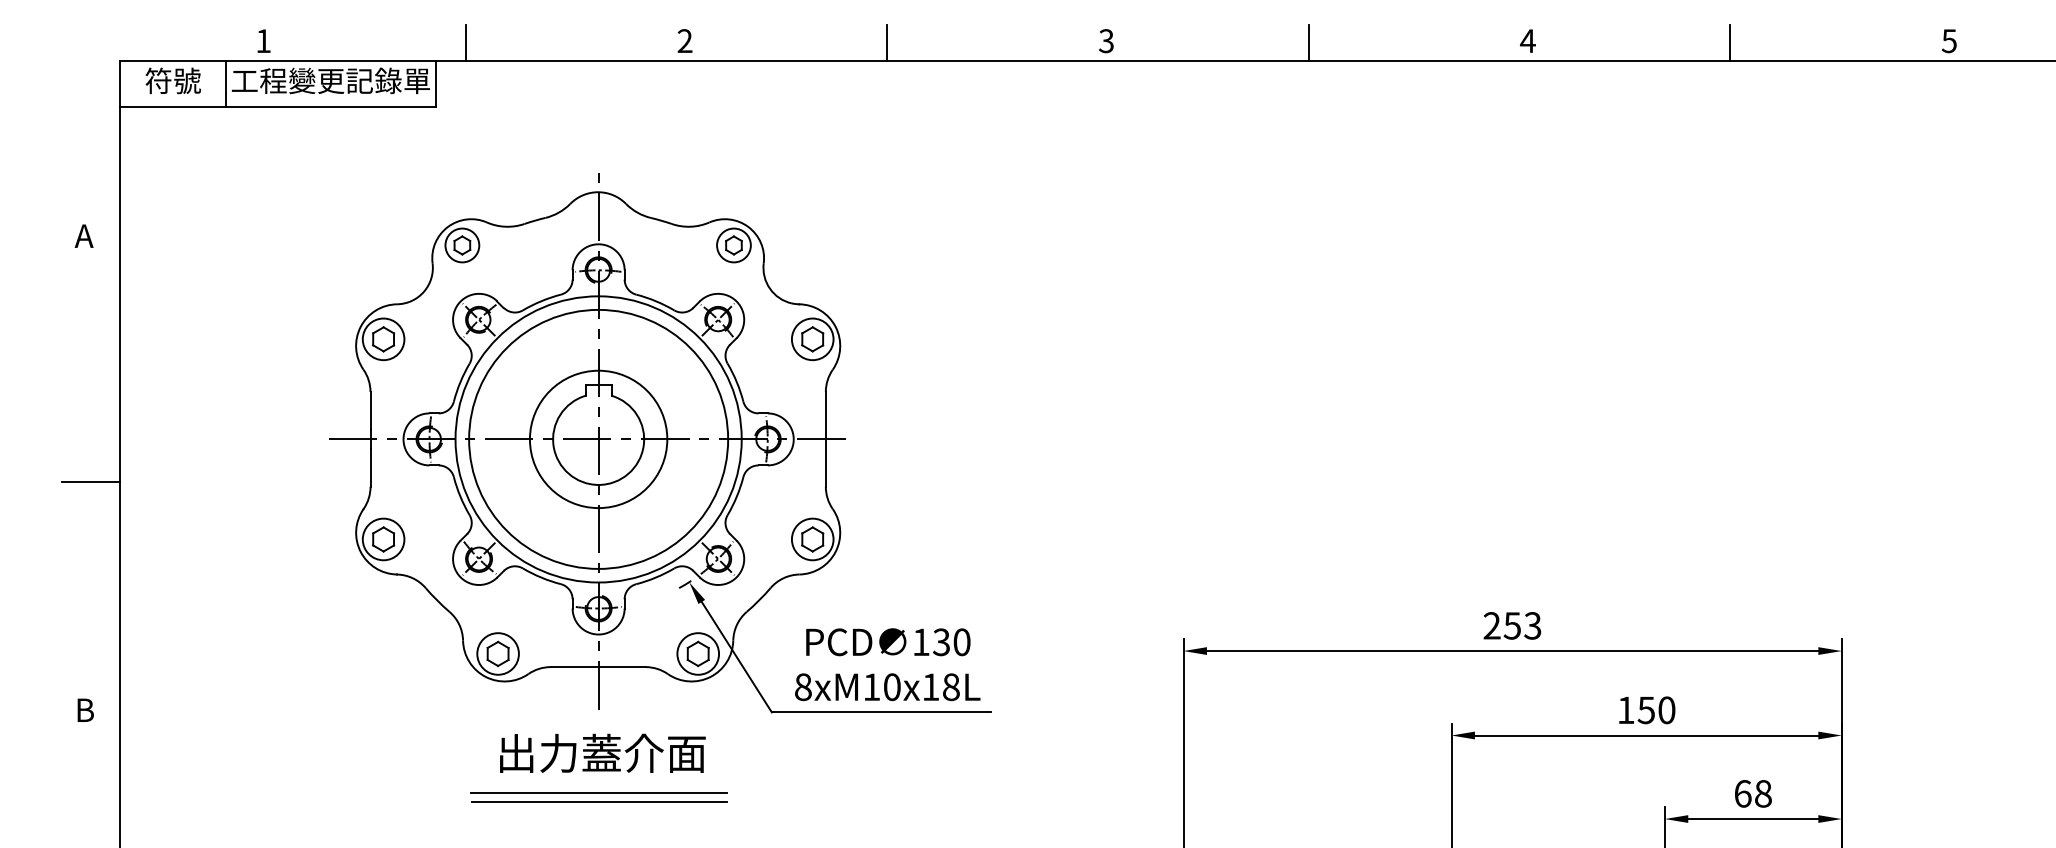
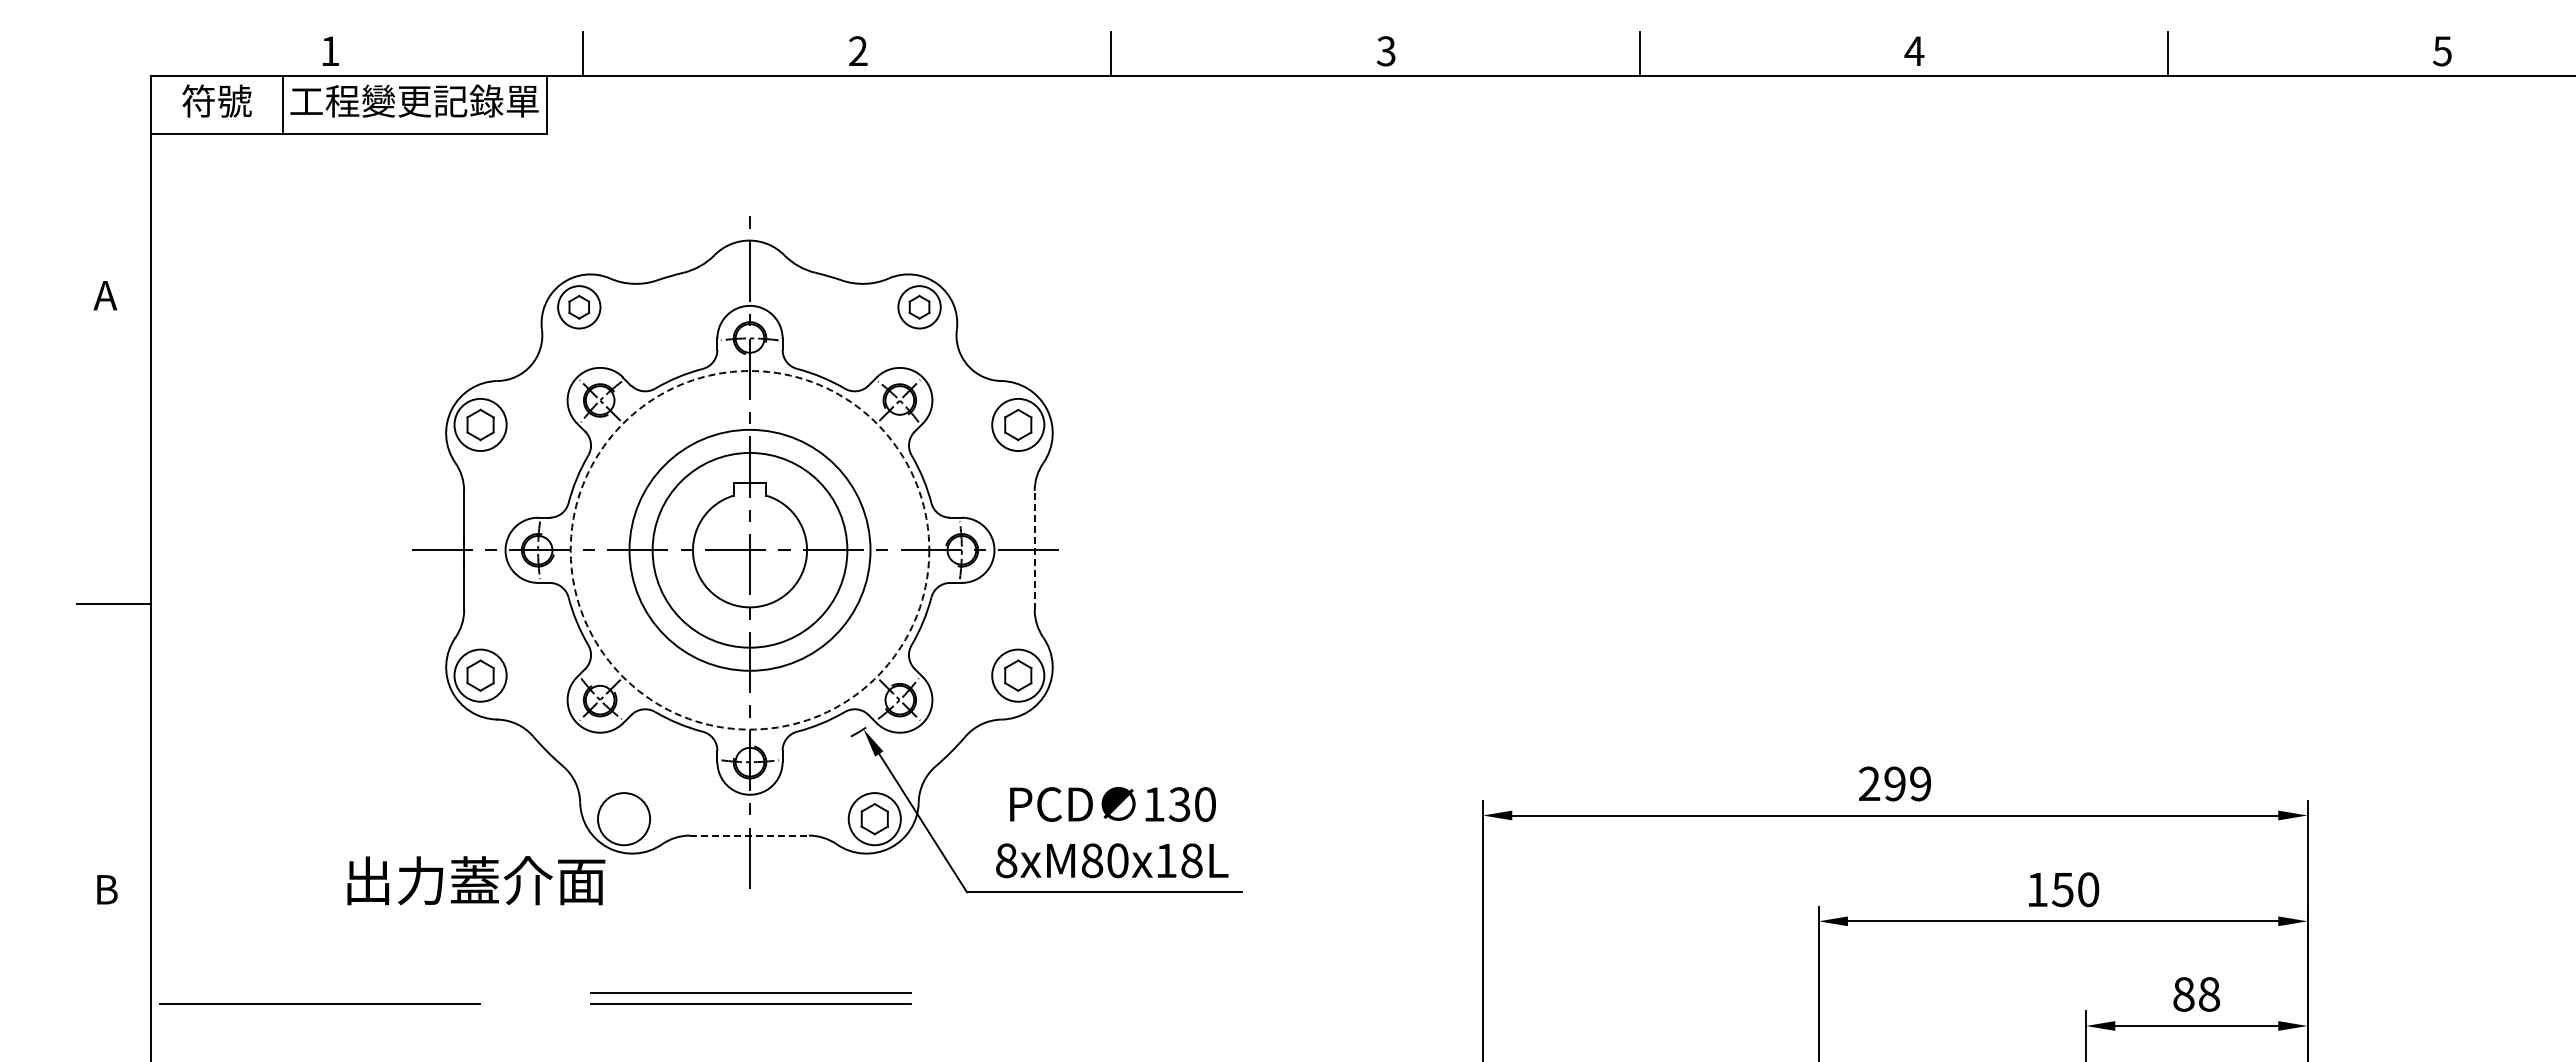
line: (825, 438) -> (1034, 549), solid -> dashed
circle: (598, 439) -> (749, 550), size x0.6
circle: (598, 439) -> (749, 550), size x1.4
circle: (598, 439) -> (749, 550), solid -> dashed
text: (1522, 625) -> (1907, 783), 253 -> 299
part: (498, 654) -> (624, 819), removed
line: (598, 667) -> (749, 835), solid -> dashed
text: (871, 686) -> (1092, 860), 8xM10x18L -> 8xM80x18L
text: (603, 753) -> (476, 880), moved
text: (1742, 793) -> (2183, 994), 68 -> 88
line: (255, 801) -> (319, 1003), added

